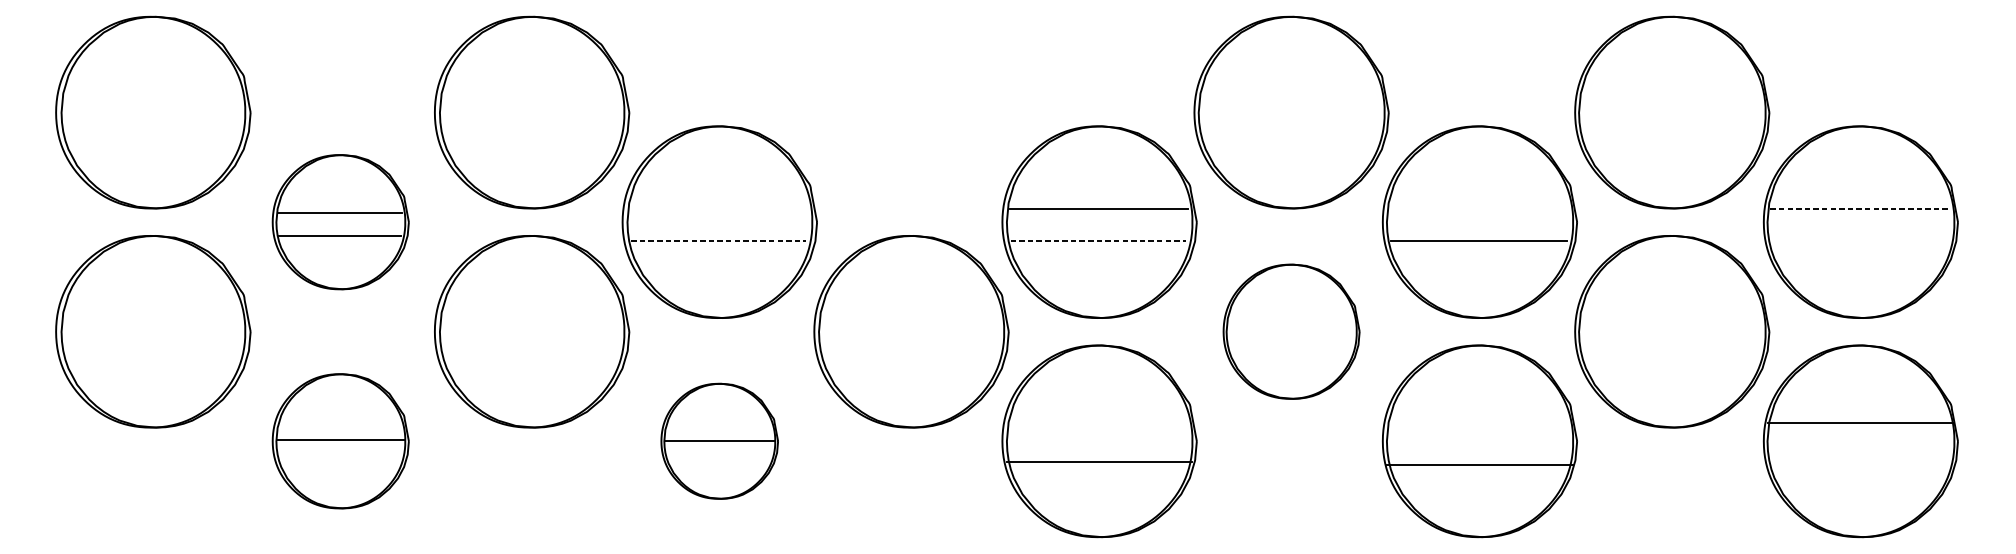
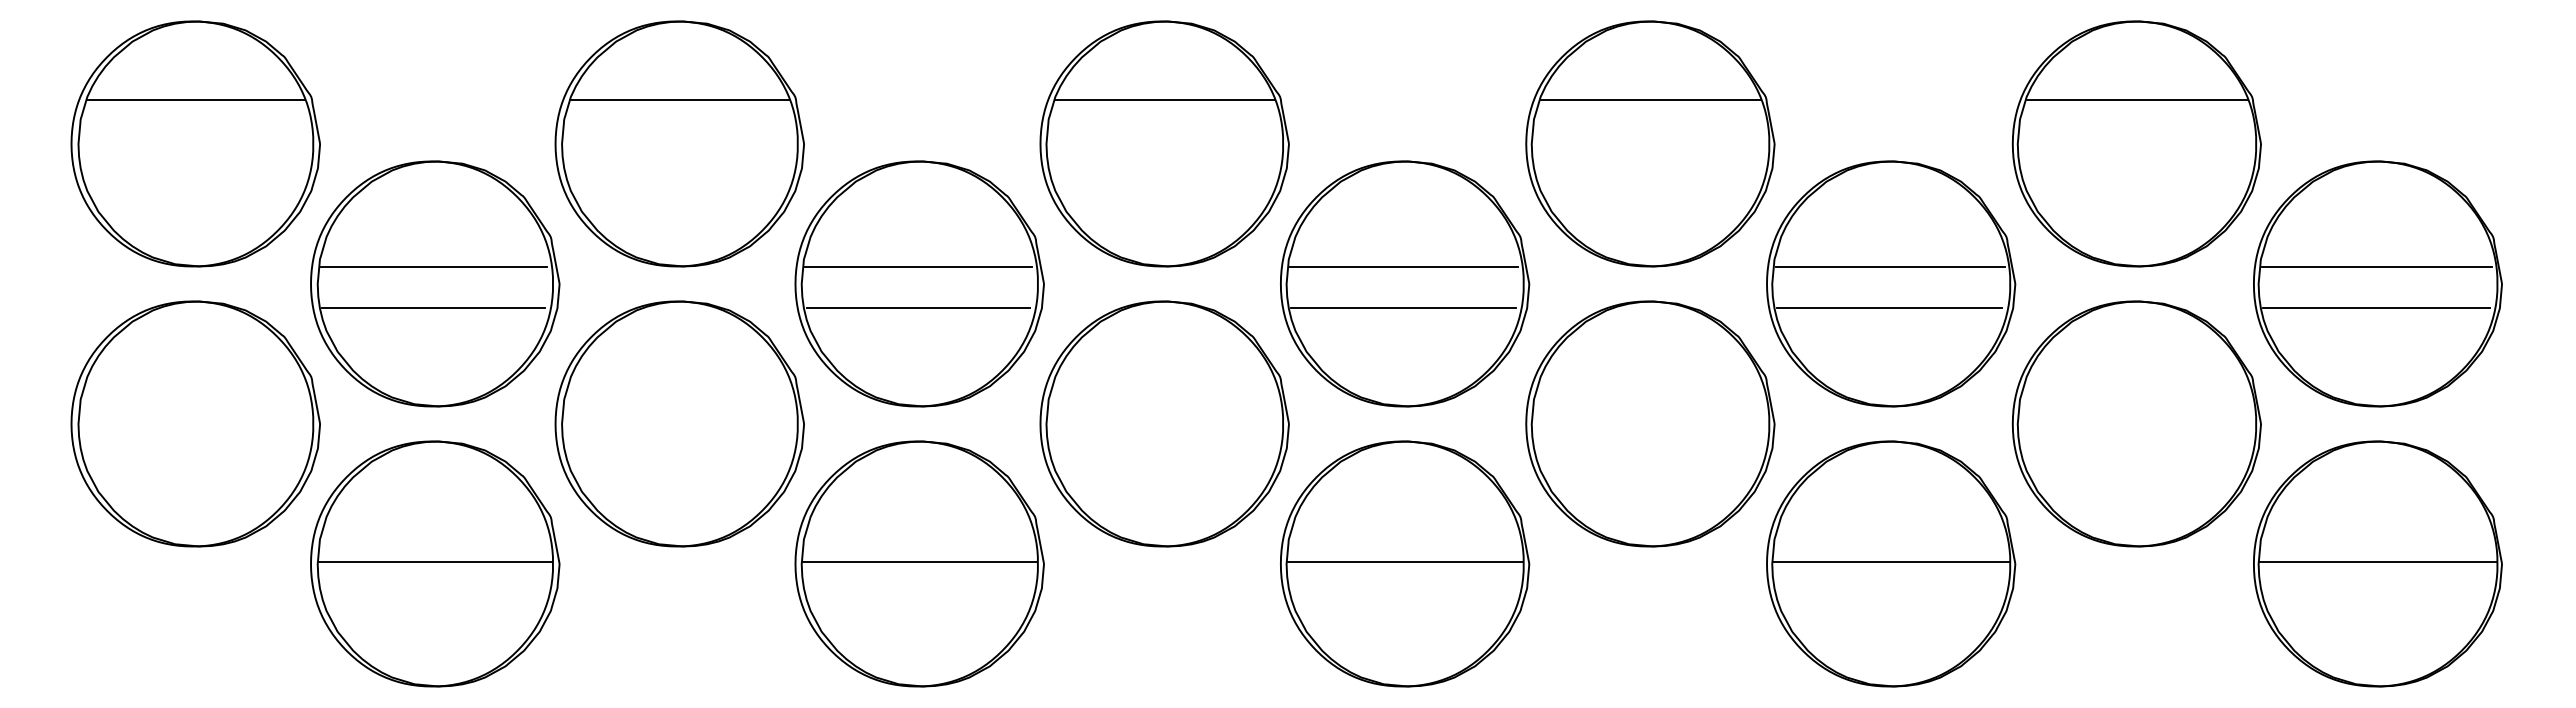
line: (153, 78) -> (195, 100), added
line: (531, 78) -> (679, 100), added
line: (1291, 78) -> (1650, 100), added
line: (1672, 78) -> (2137, 100), added
part: (911, 112) -> (1164, 143), added
line: (718, 208) -> (918, 266), added
line: (1478, 208) -> (1889, 266), added
line: (1859, 208) -> (2376, 266), dashed -> solid
part: (340, 221) -> (435, 283), size x1.43
line: (718, 241) -> (918, 308), dashed -> solid
line: (1099, 241) -> (1404, 308), dashed -> solid
line: (1859, 241) -> (2376, 308), added
part: (1291, 331) -> (1650, 423), size x1.43
line: (1860, 422) -> (2377, 562), moved
part: (340, 440) -> (435, 563), size x1.43
part: (719, 440) -> (919, 563), size x1.67
line: (1099, 462) -> (1405, 562), moved
line: (1479, 465) -> (1890, 562), moved

